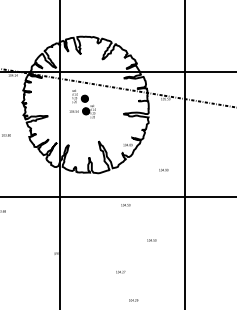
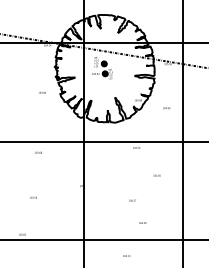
text: (163, 170) -> (166, 108), moved

